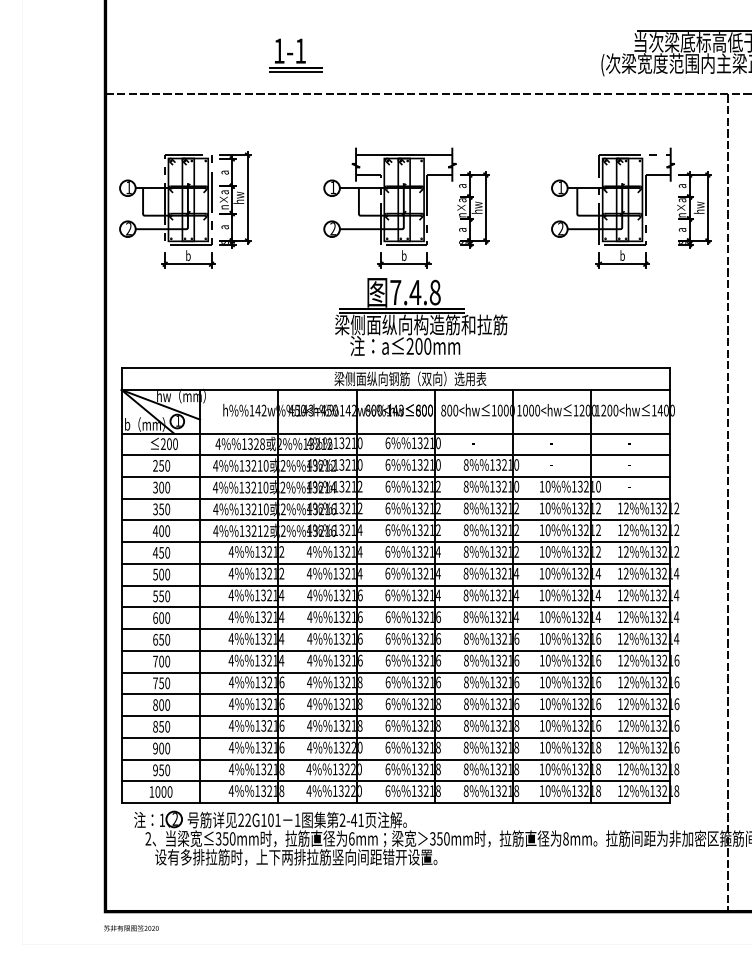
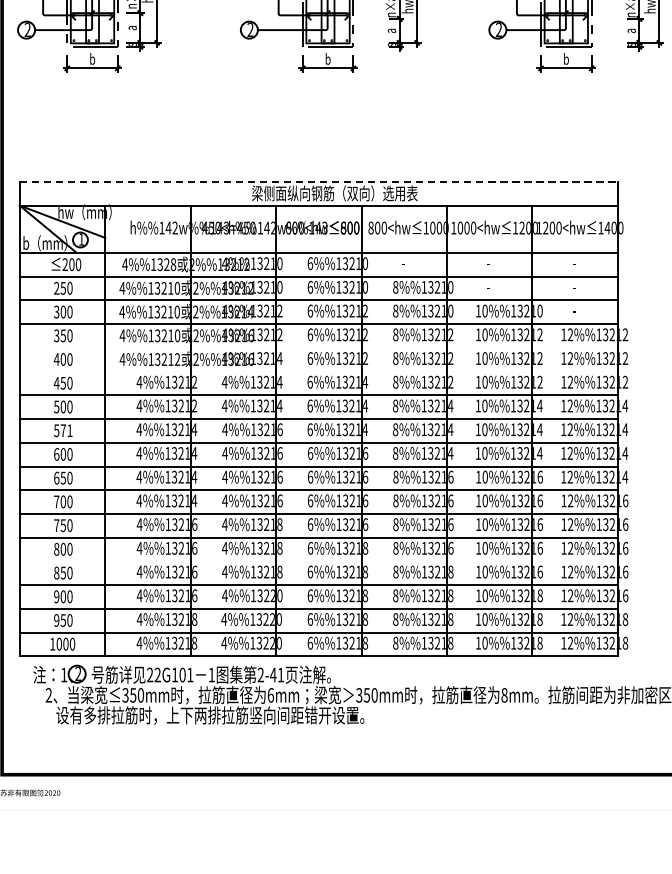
part: (421, 316) -> (346, 125), removed
line: (396, 368) -> (319, 182), solid -> dashed
line: (395, 520) -> (318, 347), removed
line: (395, 542) -> (318, 371), removed
text: (164, 596) -> (66, 430), 550 -> 571
line: (395, 716) -> (318, 561), removed

